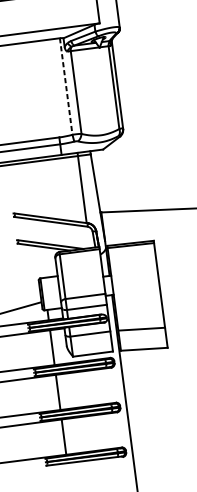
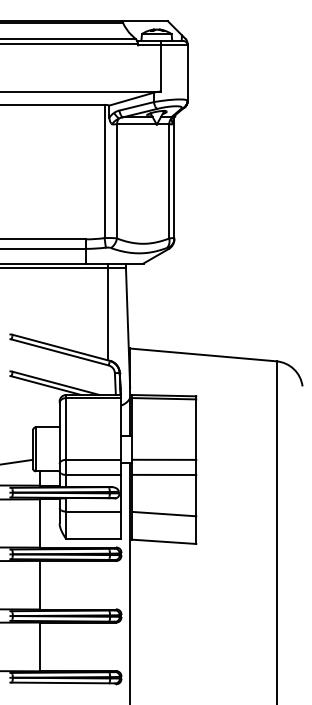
line: (66, 86) -> (104, 171), dashed -> solid
line: (136, 289) -> (164, 459), added
line: (138, 300) -> (164, 474), added

